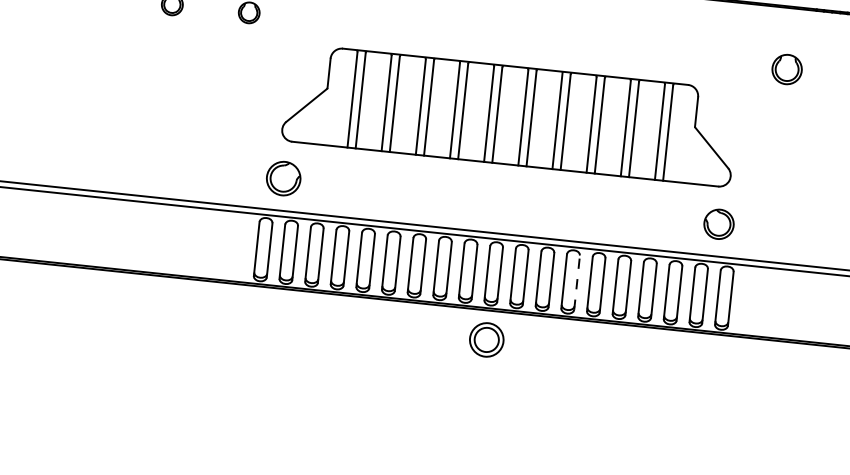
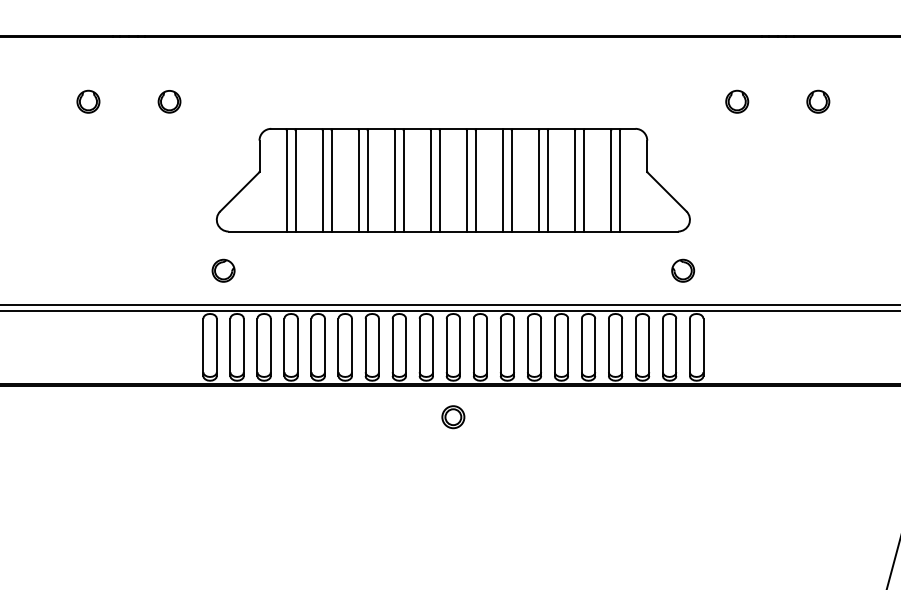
part: (787, 69) -> (737, 101), size x0.71
part: (283, 178) -> (223, 270), size x0.62
part: (719, 223) -> (683, 270), size x0.71
line: (577, 282) -> (541, 347), dashed -> solid
part: (486, 340) -> (453, 417), size x0.62

